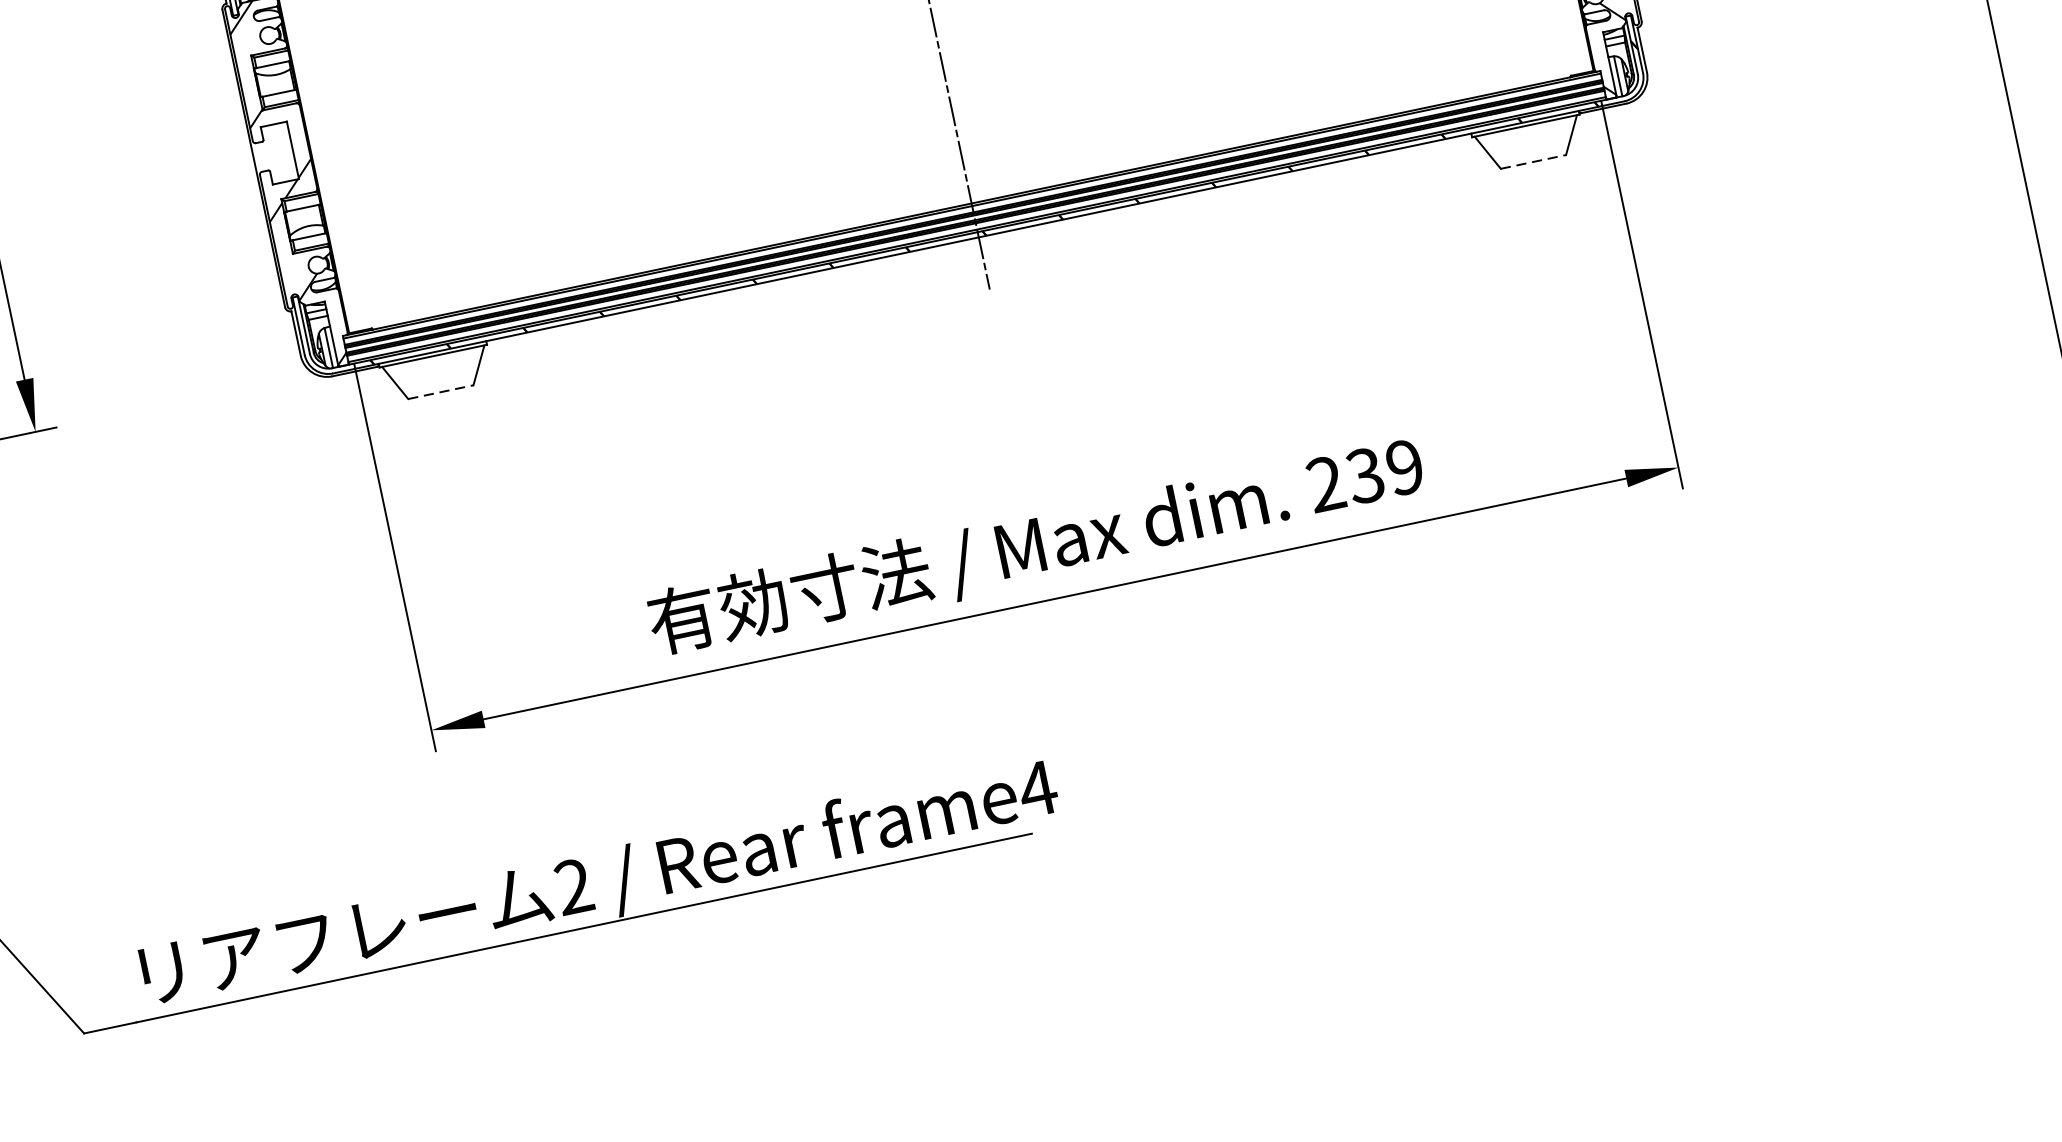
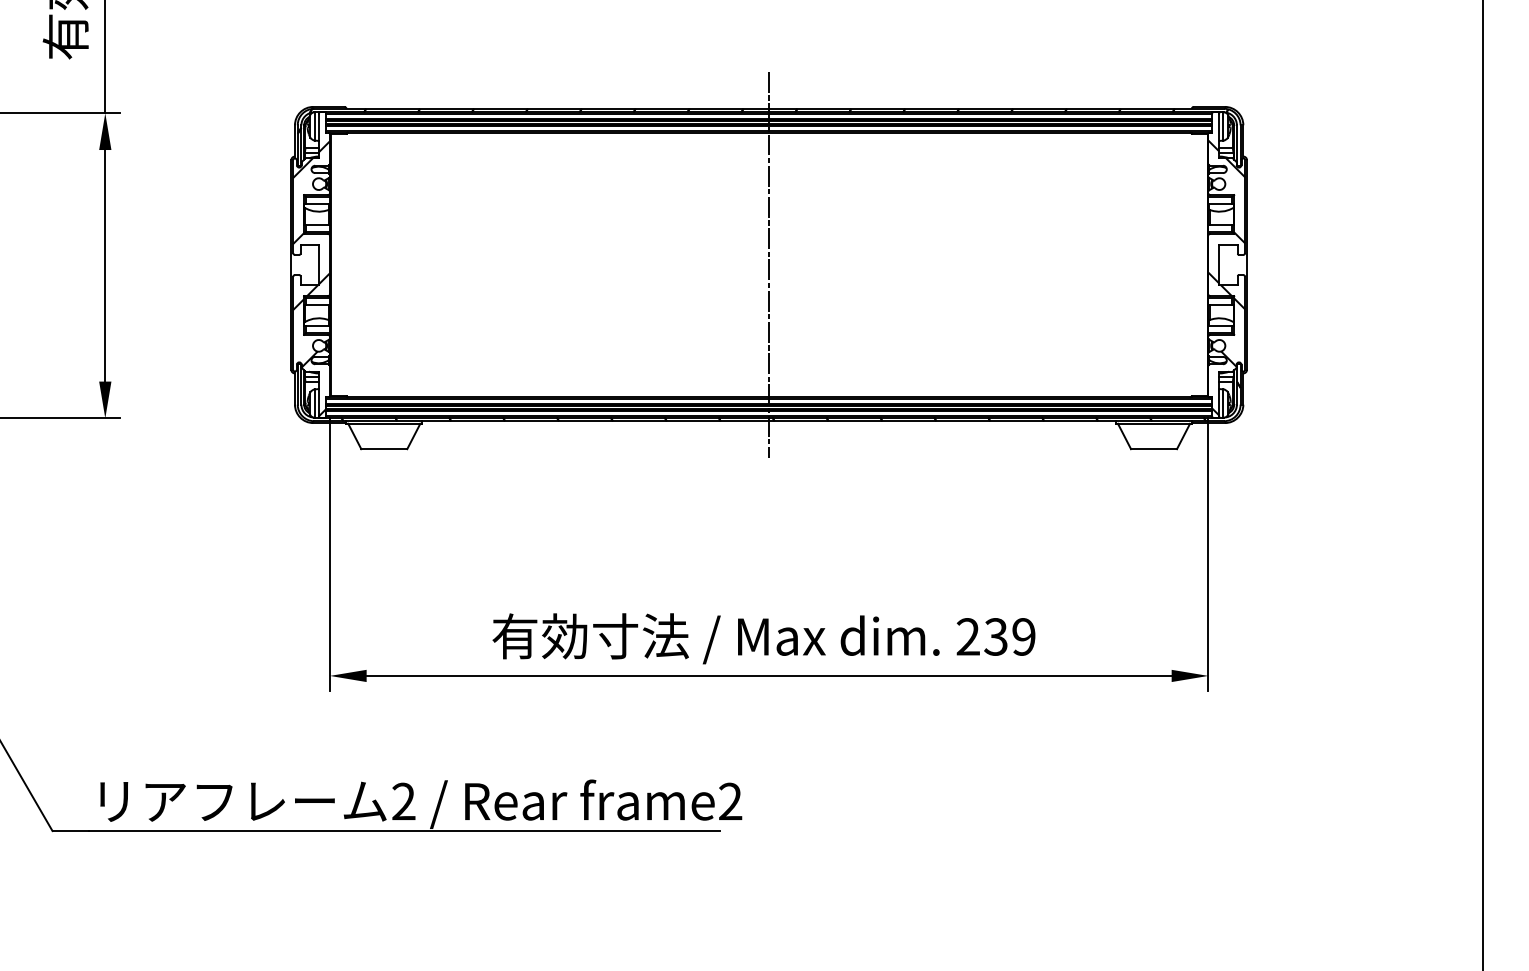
line: (1534, 162) -> (1154, 449), dashed -> solid
line: (441, 392) -> (384, 449), dashed -> solid
text: (1037, 787) -> (730, 800), frame4 -> frame2

